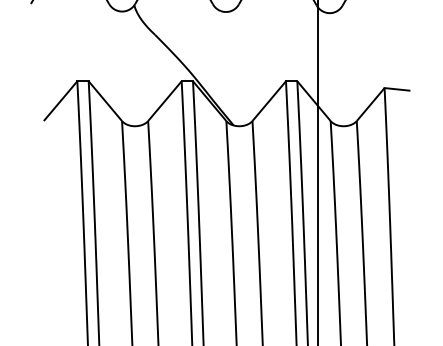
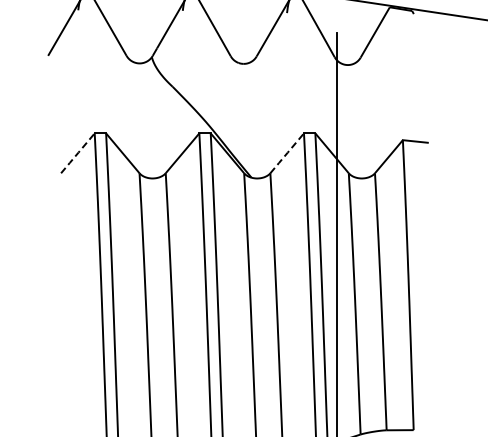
line: (60, 101) -> (77, 153), solid -> dashed
line: (269, 101) -> (287, 153), solid -> dashed

